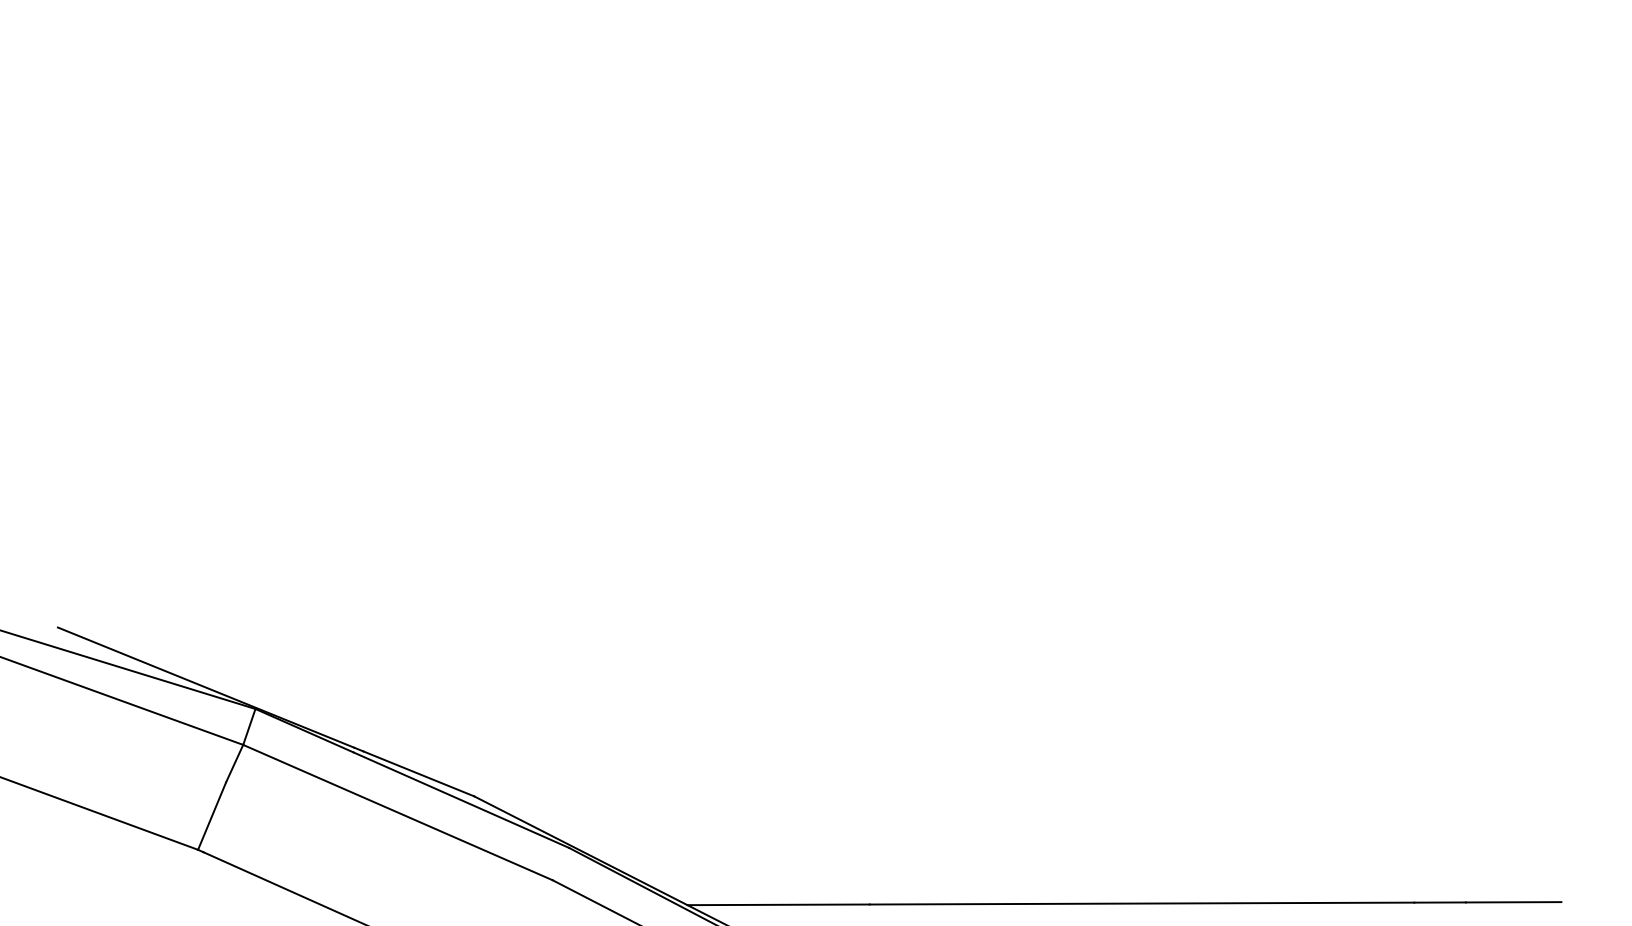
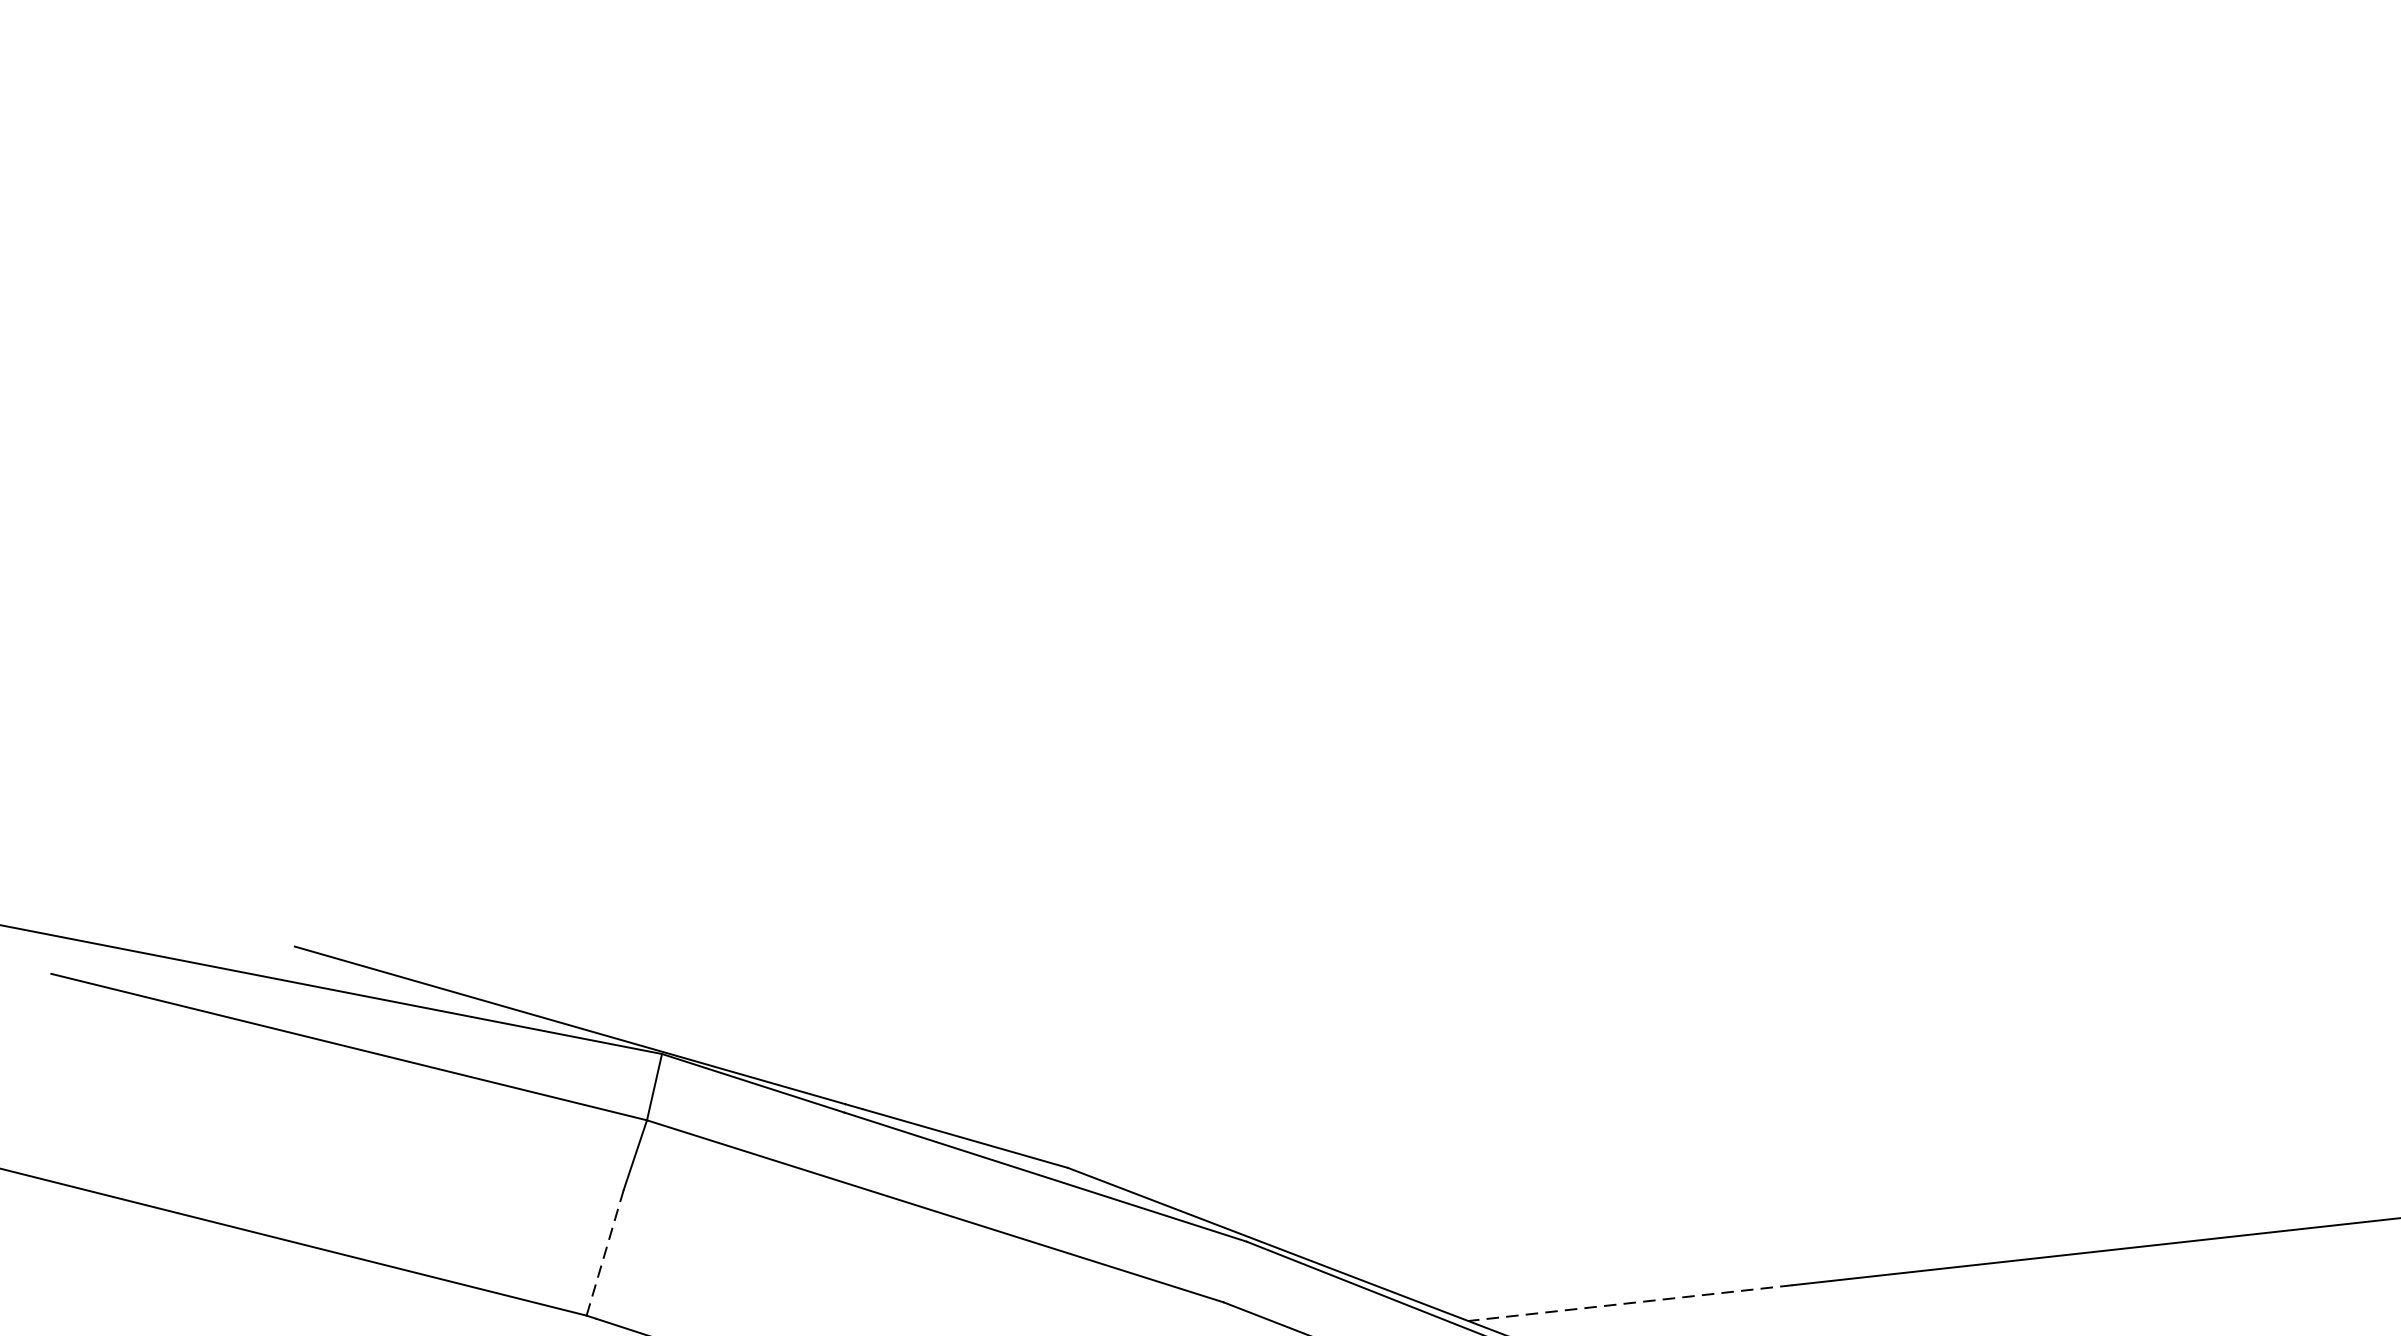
line: (212, 816) -> (605, 1253), solid -> dashed
line: (778, 904) -> (1630, 1302), solid -> dashed

